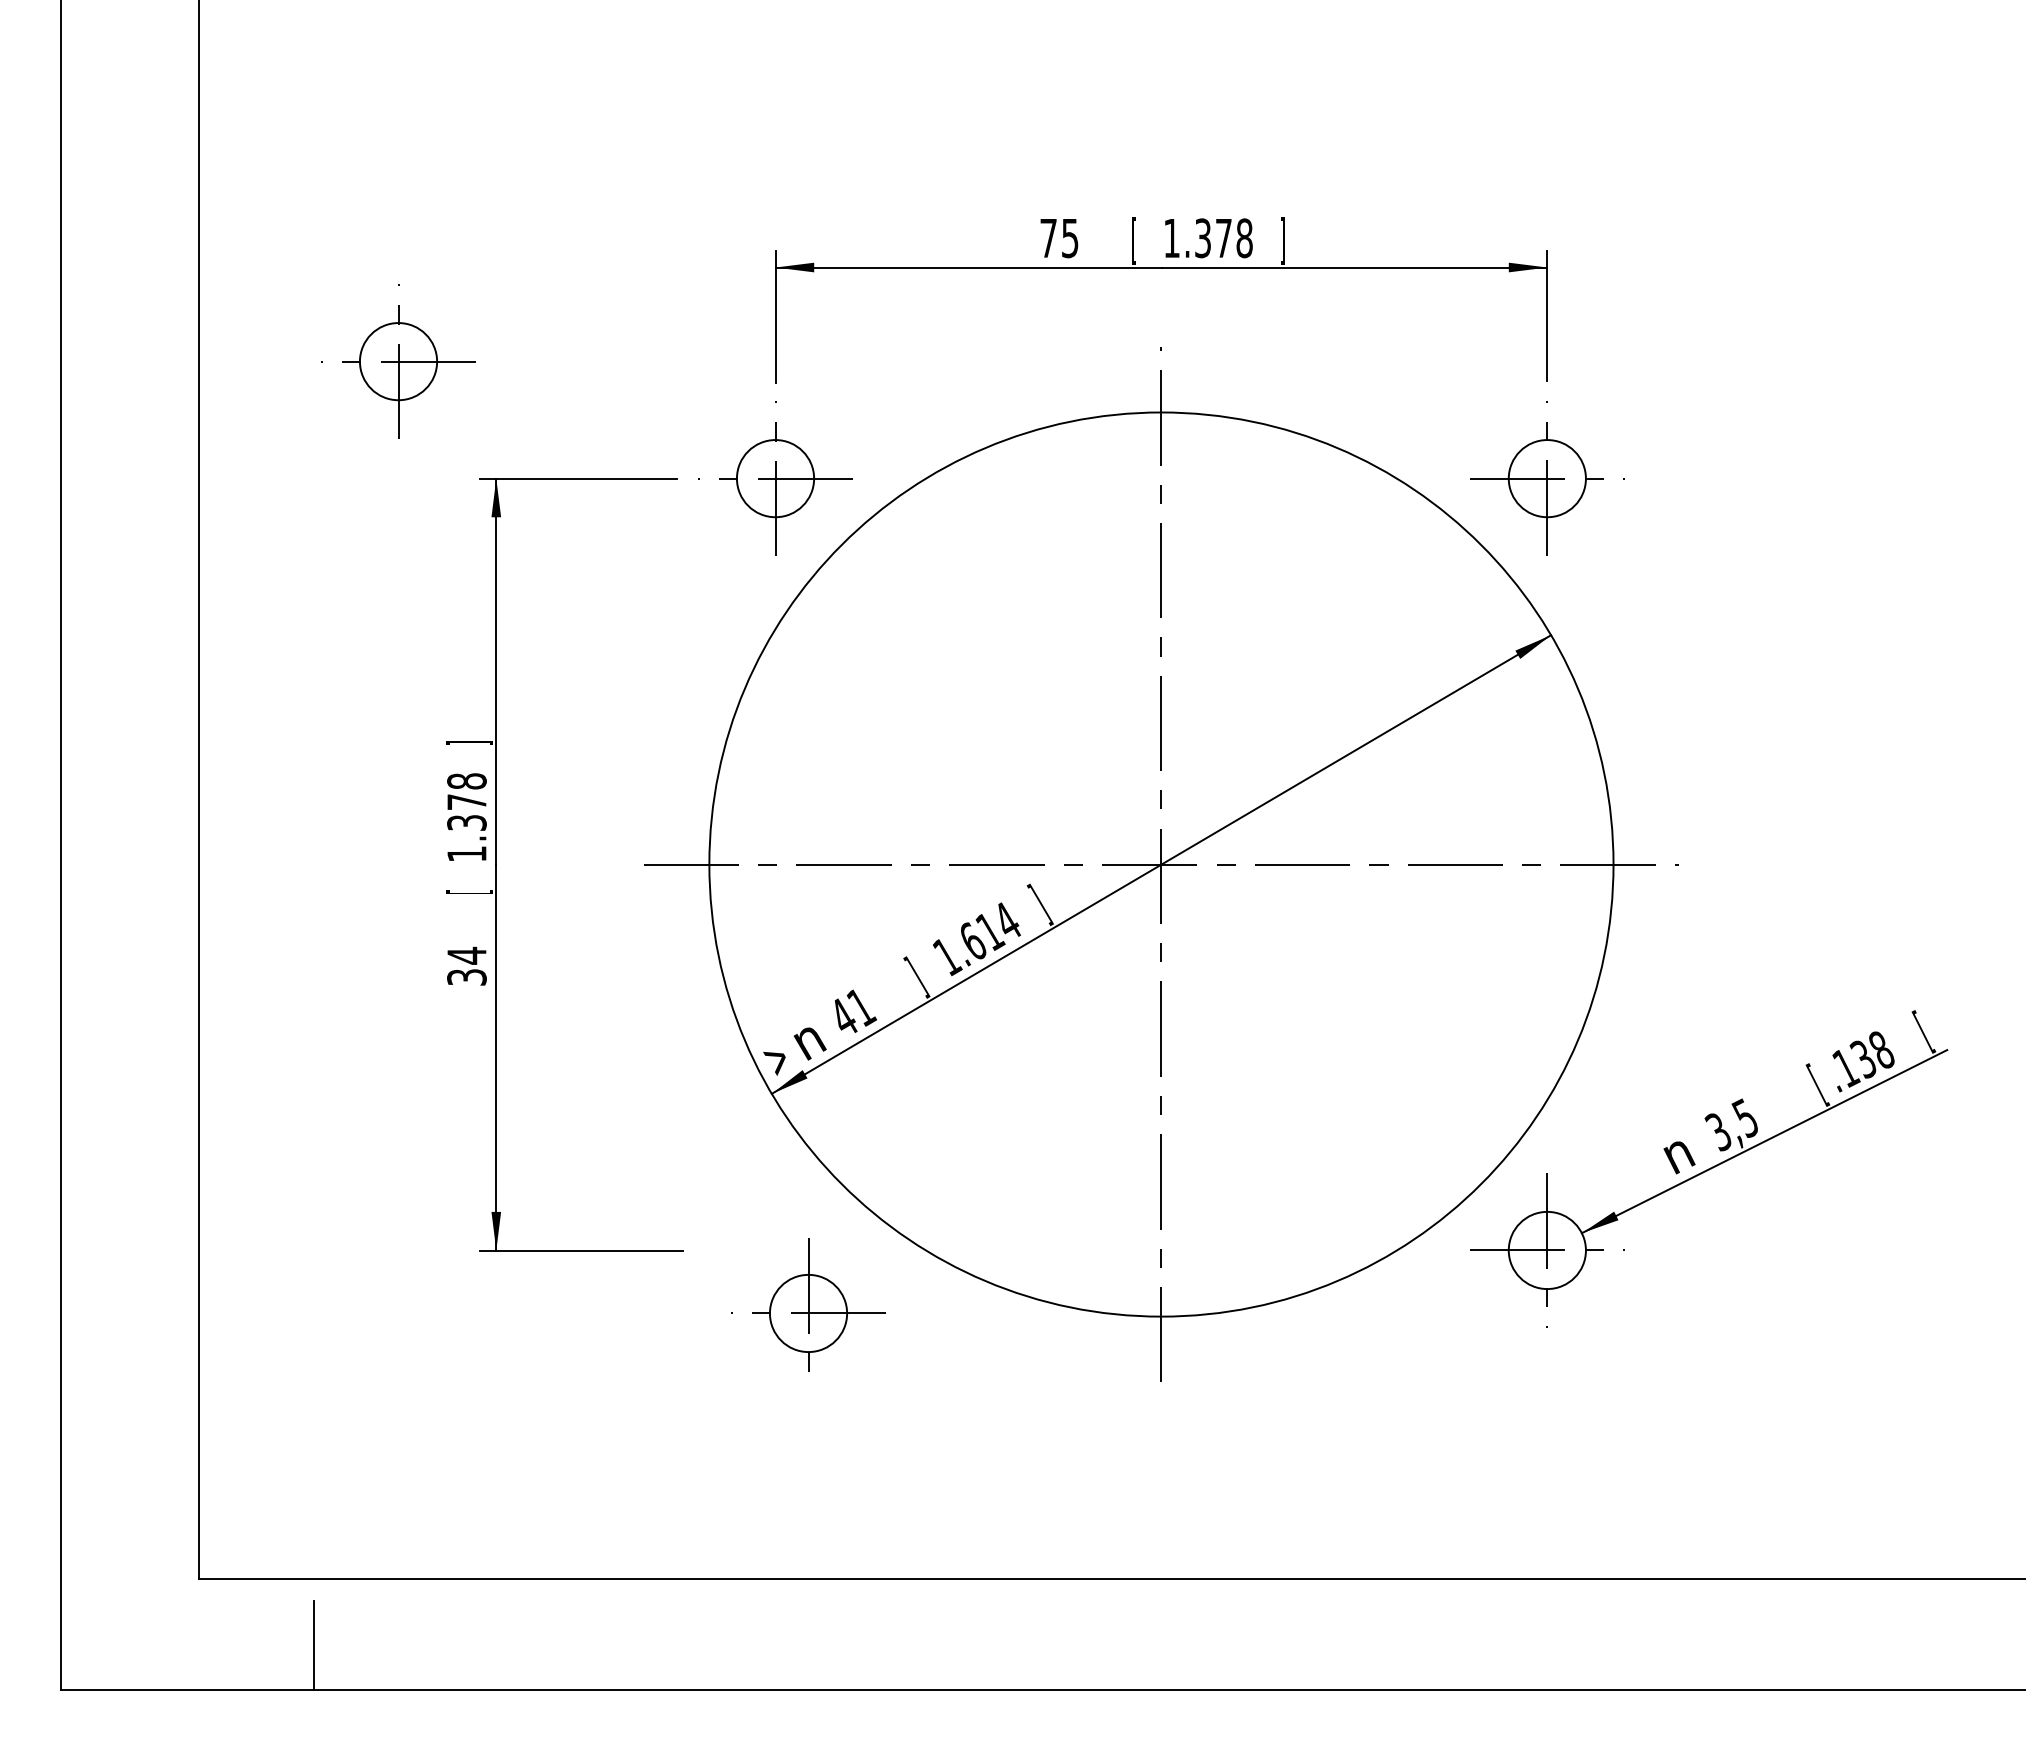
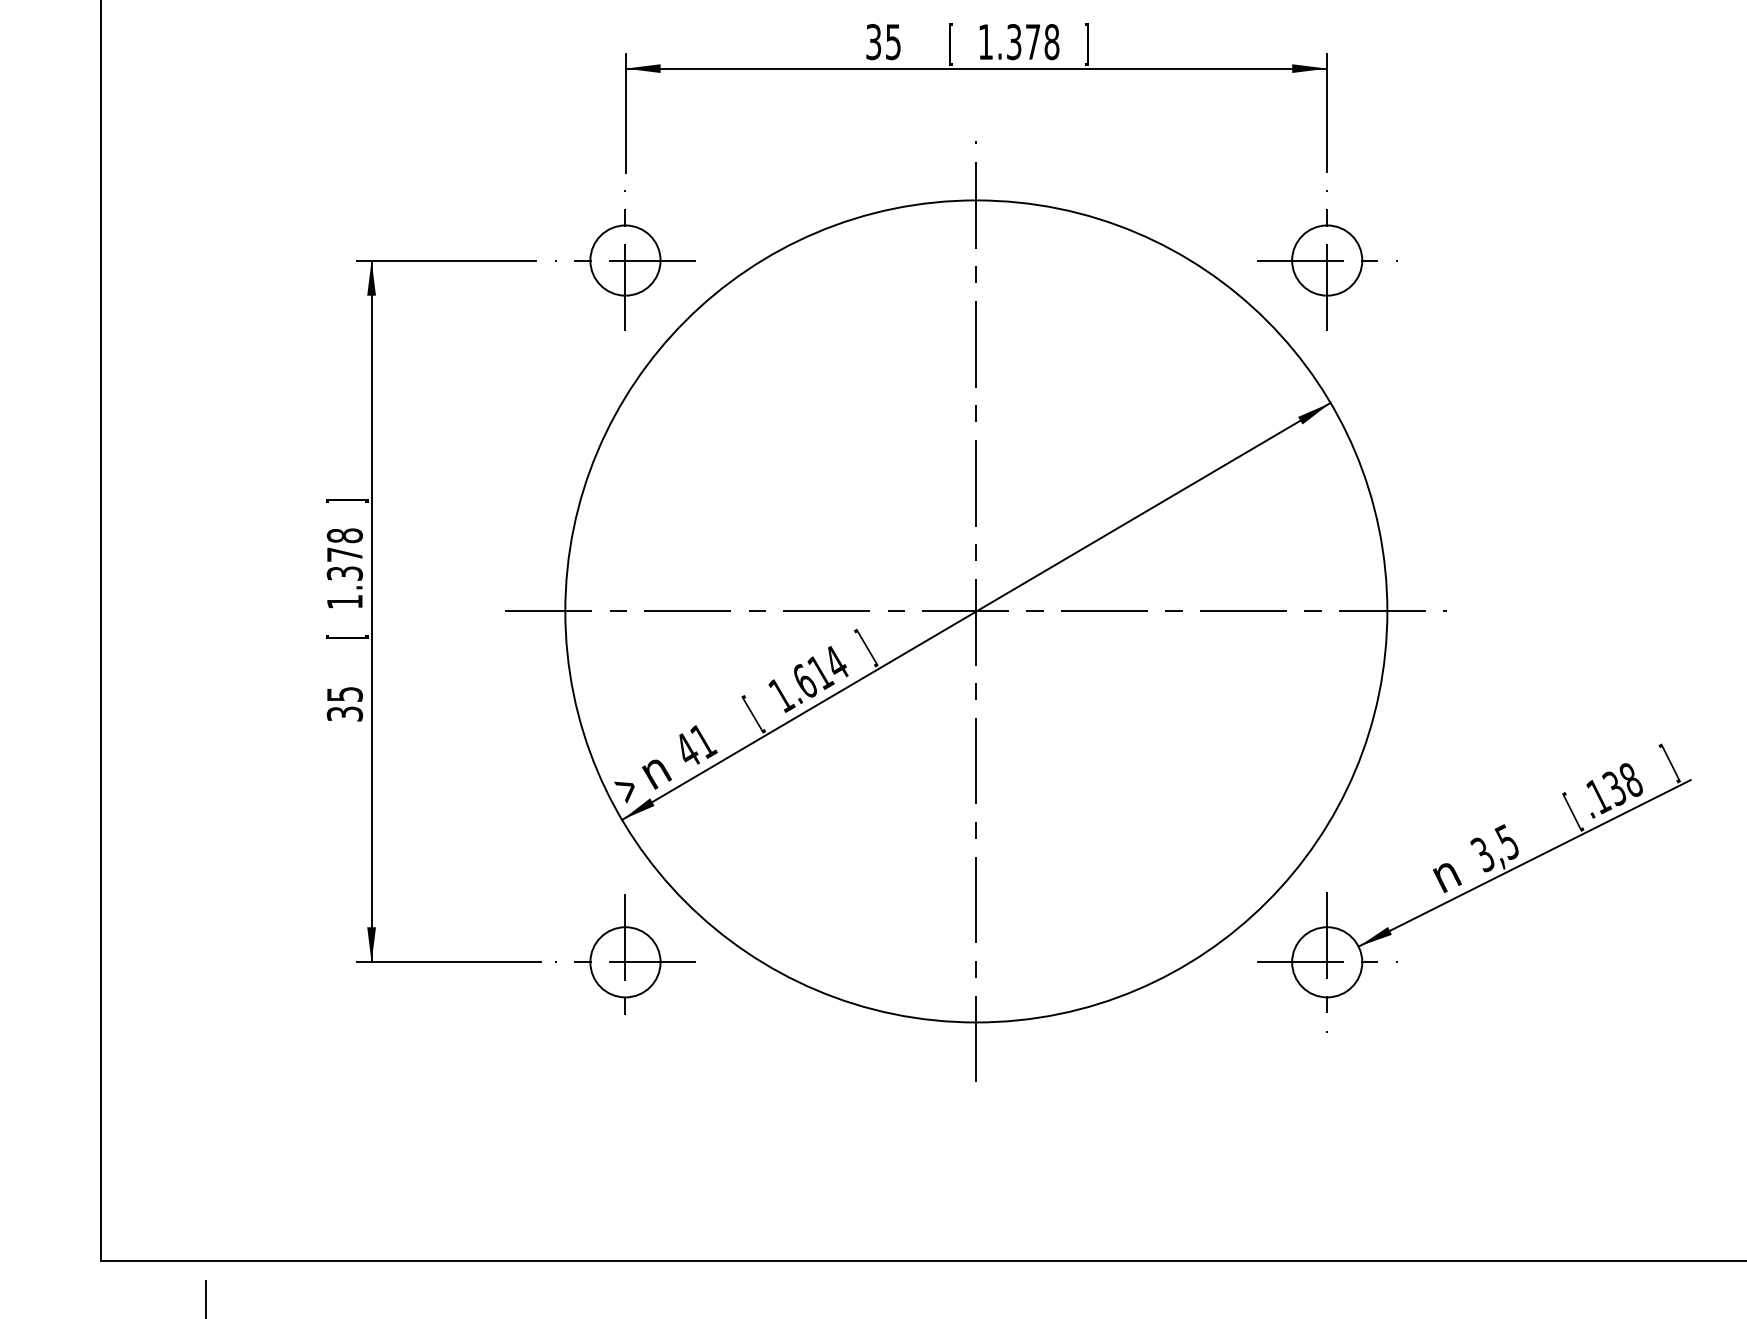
text: (1048, 238) -> (873, 42), 75 -> 35
part: (398, 361) -> (282, 154), removed
text: (466, 955) -> (344, 694), 34 -> 35
text: (916, 977) -> (753, 714), ] -> [
text: (1923, 1031) -> (1669, 763), [ -> ]
part: (808, 1304) -> (625, 954), moved

